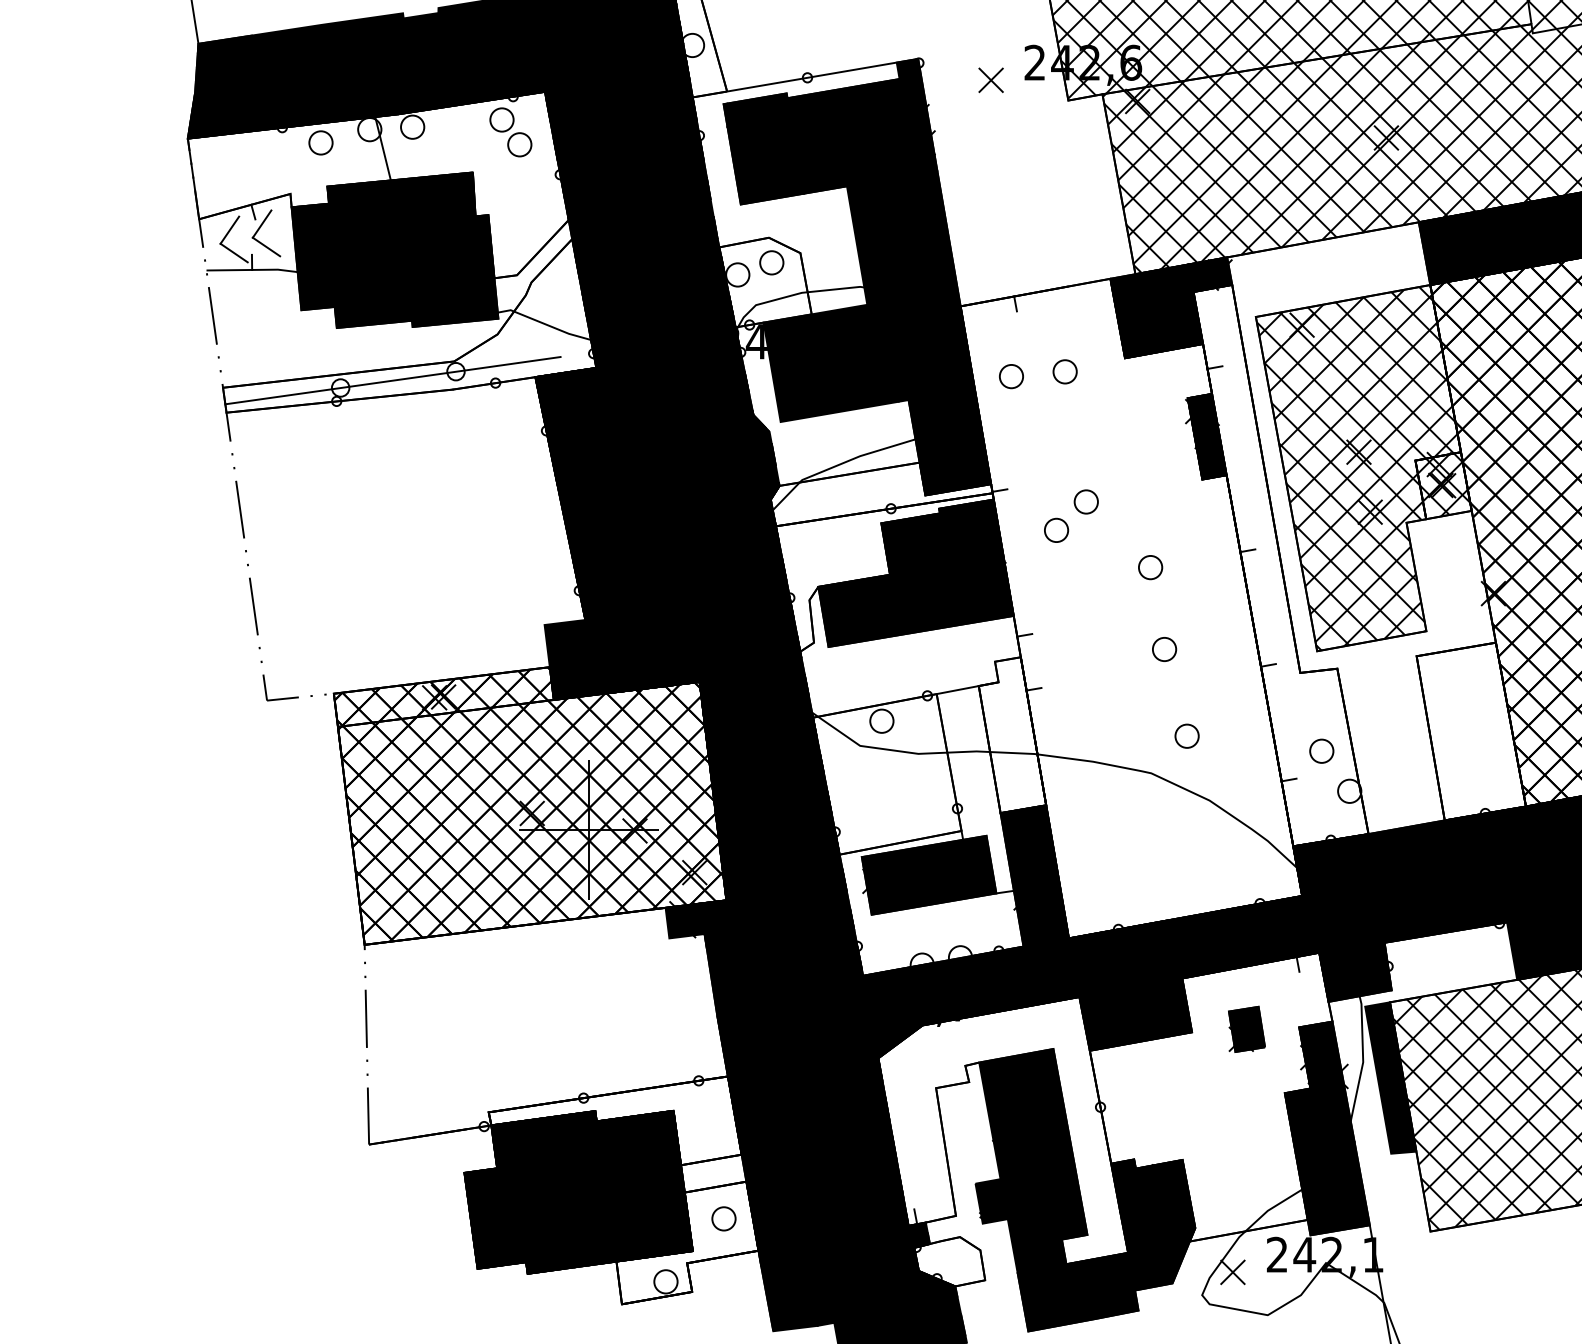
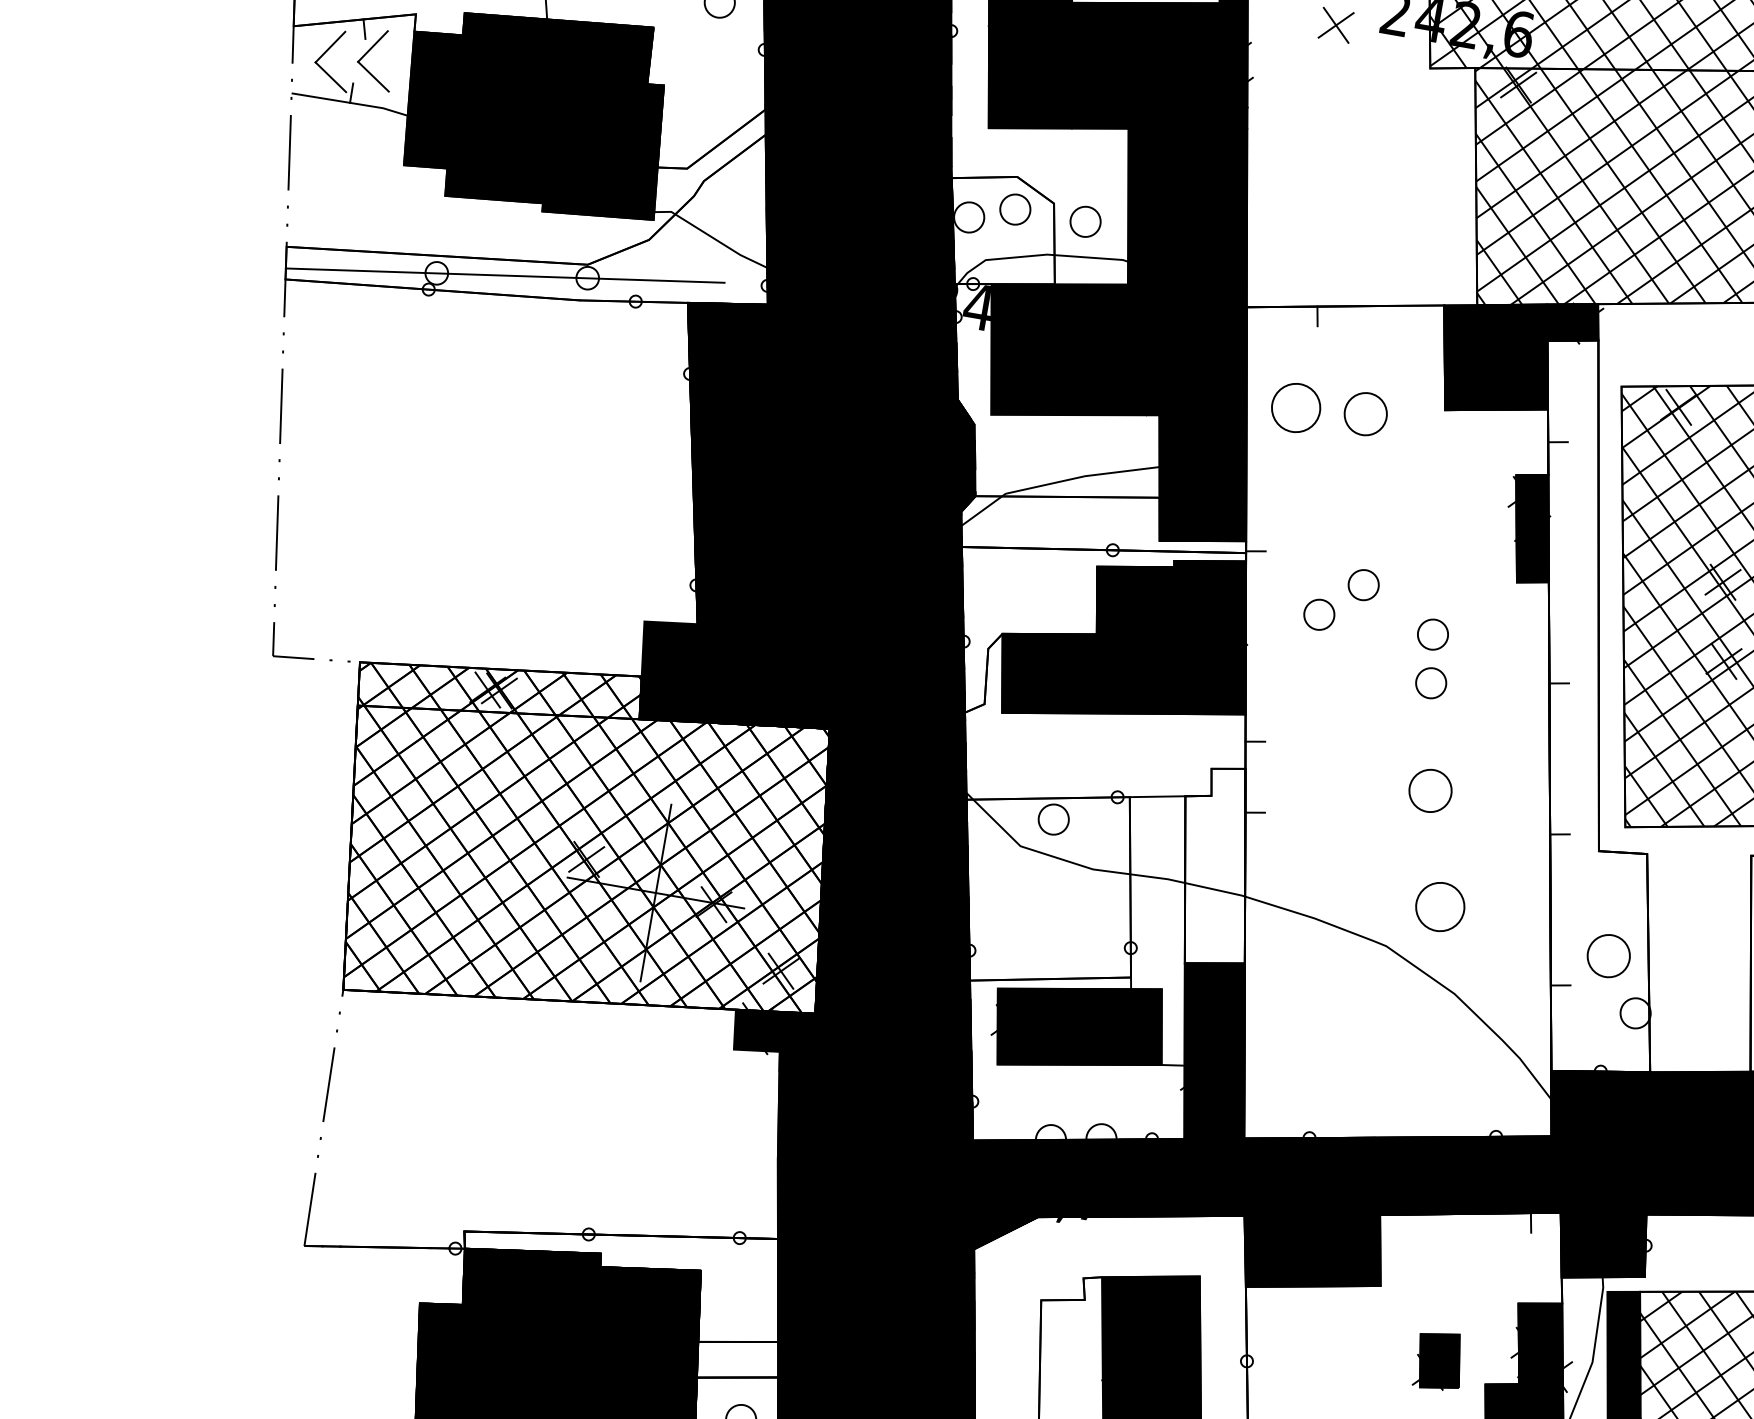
circle: (826, 262) -> (1085, 221), added
circle: (1064, 371) -> (1364, 413), size x1.4
circle: (1011, 376) -> (1296, 408), size x1.6
circle: (1145, 529) -> (1433, 633), added
circle: (1164, 649) -> (1430, 790), size x1.4
circle: (1186, 735) -> (1439, 905), size x1.6
circle: (1321, 750) -> (1608, 954), size x1.4
part: (1246, 1028) -> (1439, 1359), moved

